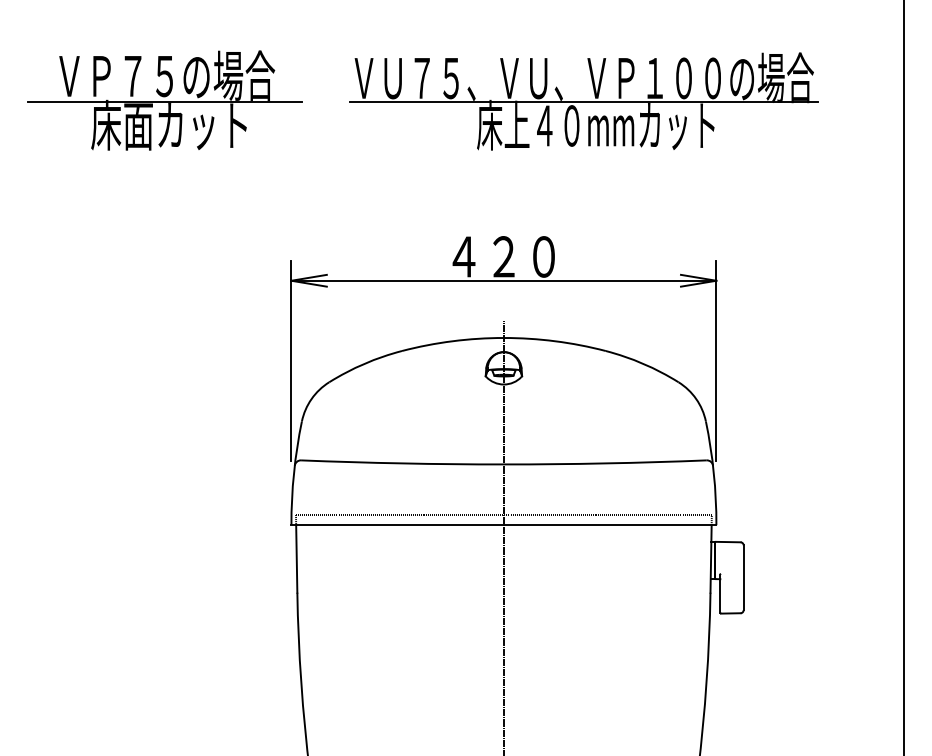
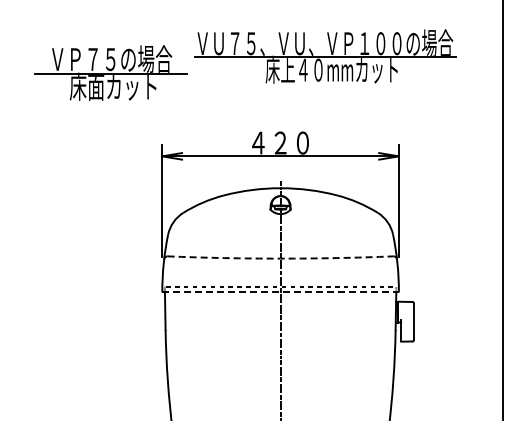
part: (164, 99) -> (110, 72), moved
arc: (503, 464) -> (280, 258), solid -> dashed
line: (505, 525) -> (281, 292), solid -> dashed

